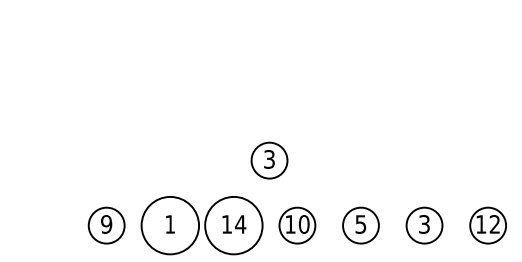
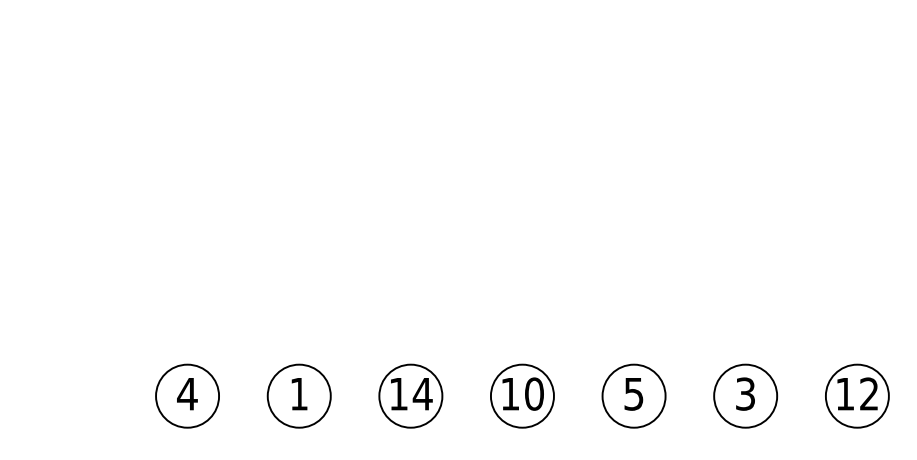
part: (269, 160) -> (473, 281), removed
text: (106, 224) -> (187, 394), 9 -> 4
circle: (170, 225) -> (299, 395), size x0.62
circle: (233, 225) -> (410, 395), size x0.62

